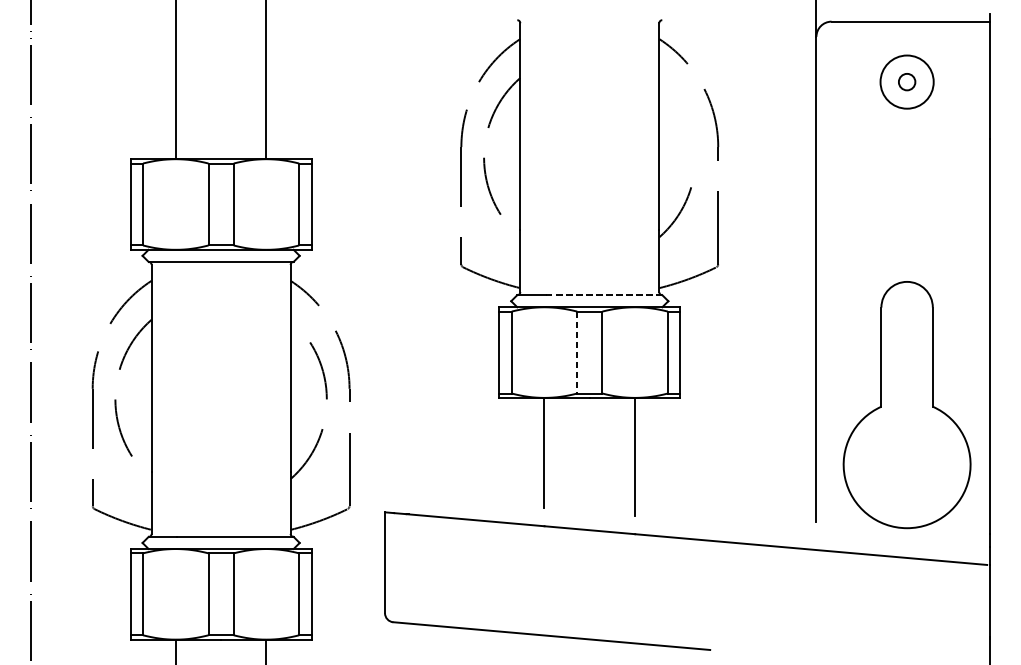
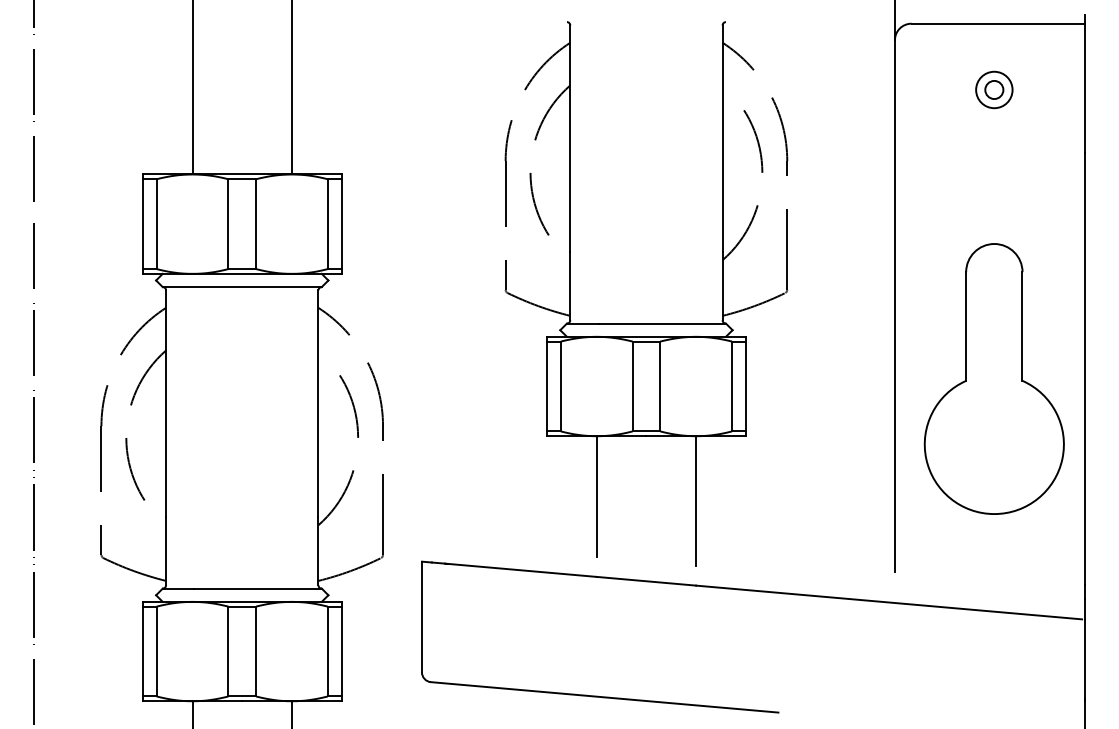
circle: (907, 81) -> (994, 89), size x0.62
arc: (690, 128) -> (756, 140), added
line: (604, 295) -> (662, 323), dashed -> solid
line: (577, 352) -> (632, 386), dashed -> solid
part: (906, 404) -> (993, 378), moved

